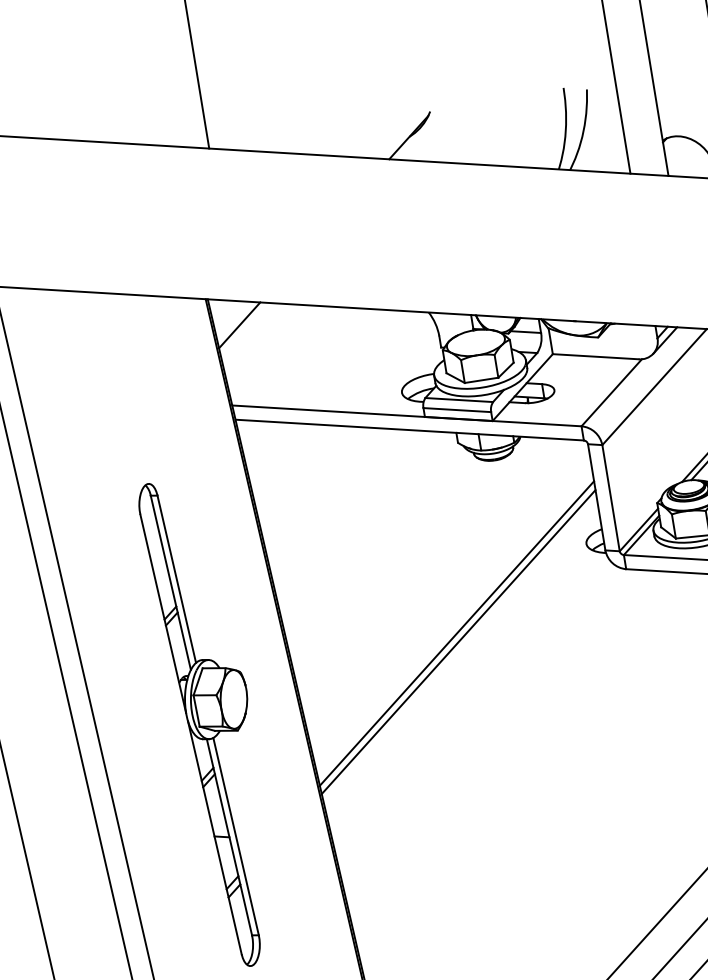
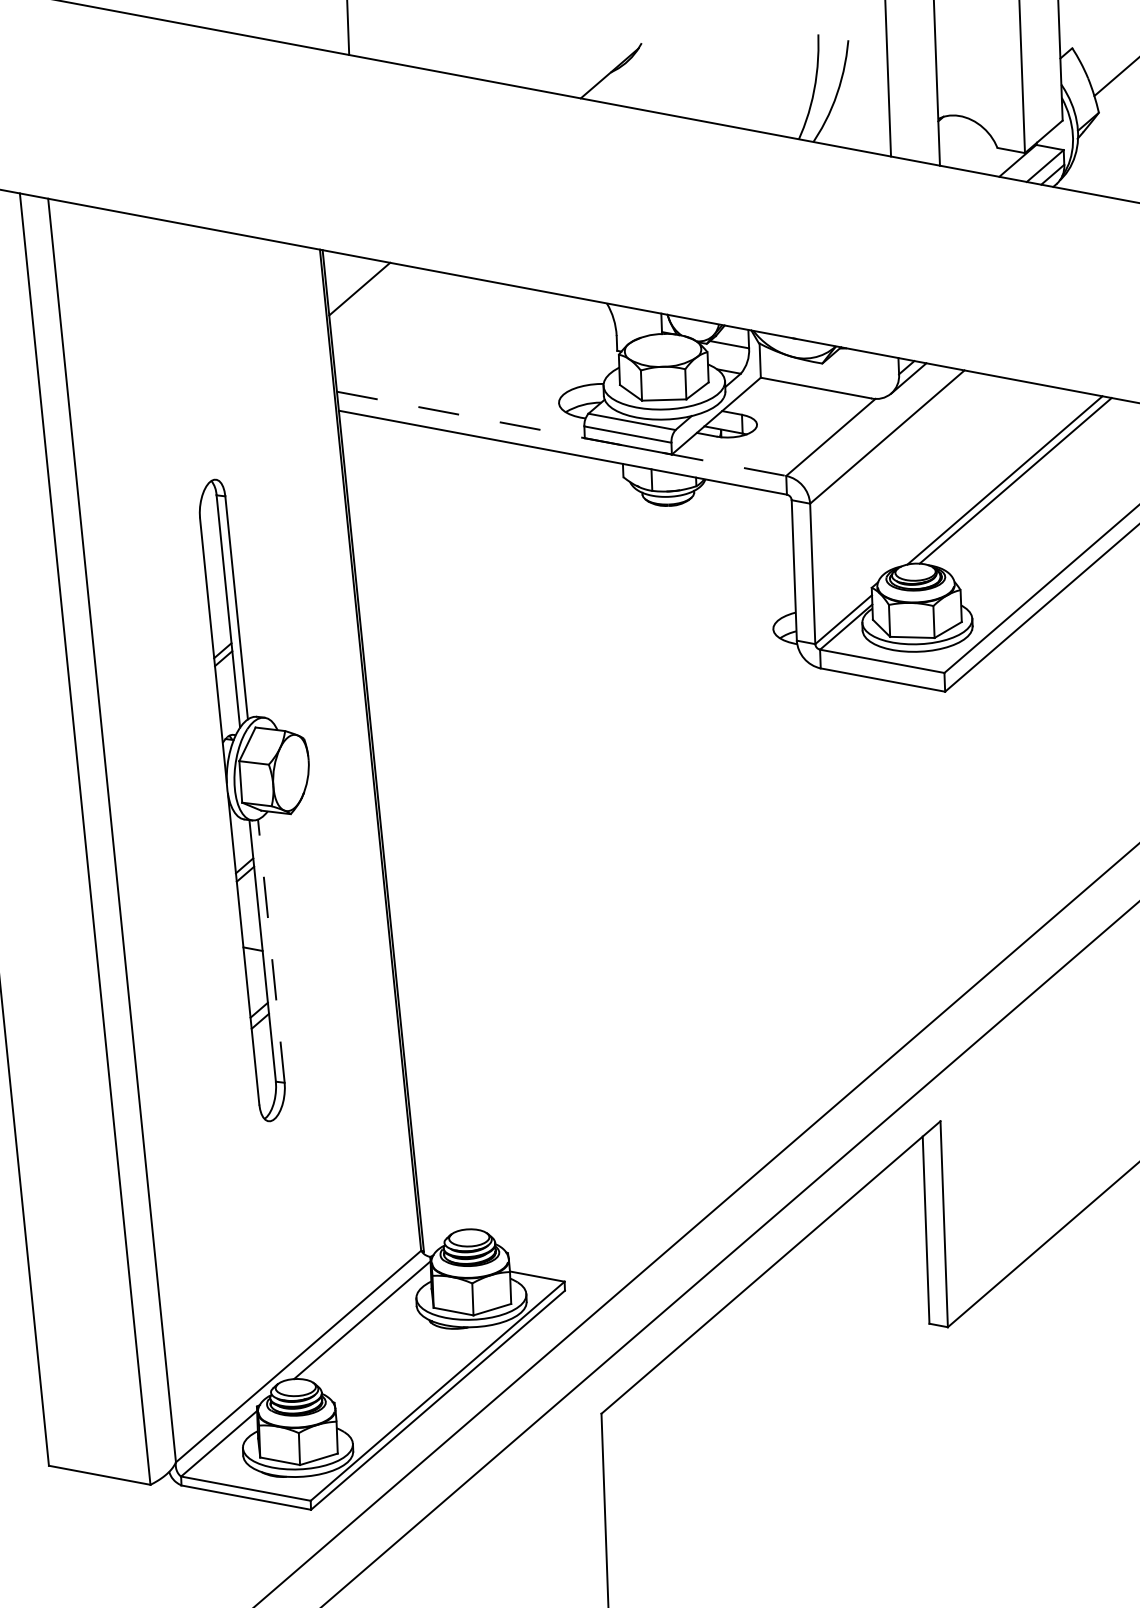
line: (406, 415) -> (561, 433), solid -> dashed
line: (456, 633) -> (590, 723), removed
line: (458, 641) -> (591, 734), removed
line: (236, 836) -> (271, 950), solid -> dashed

